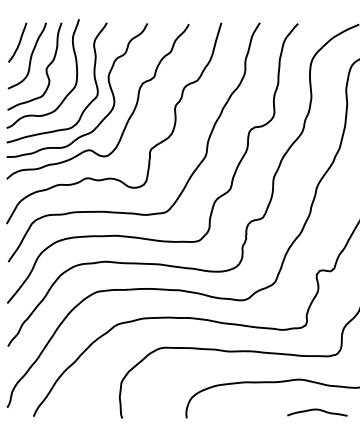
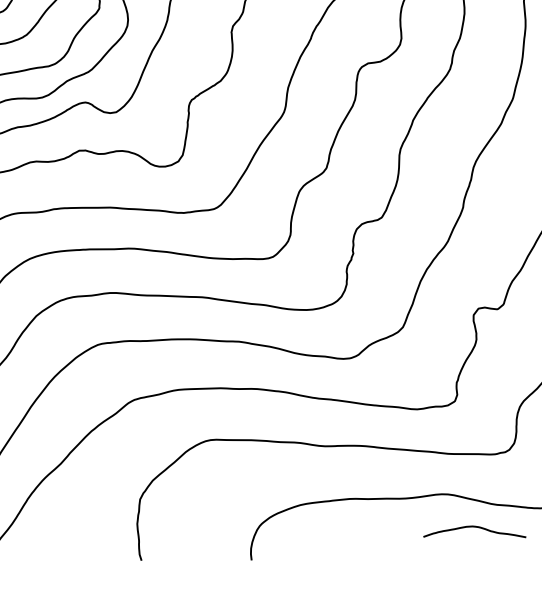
curve: (317, 410) -> (474, 528), moved

